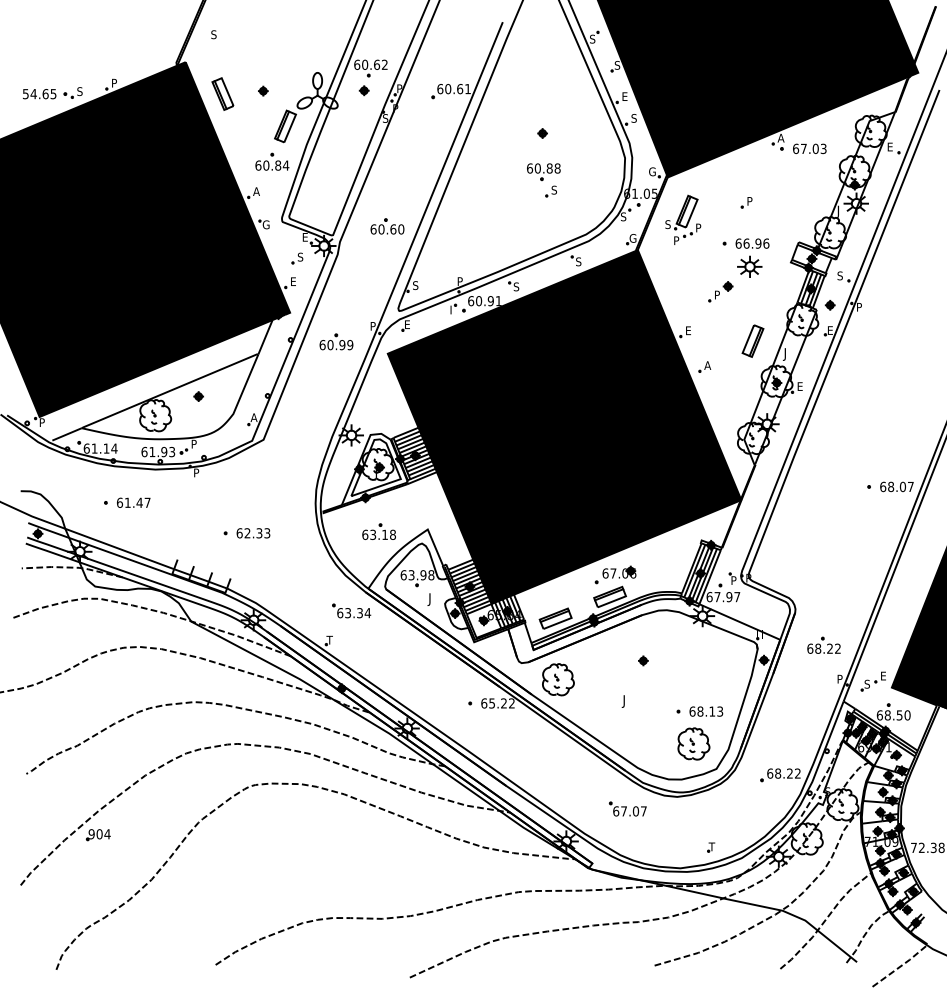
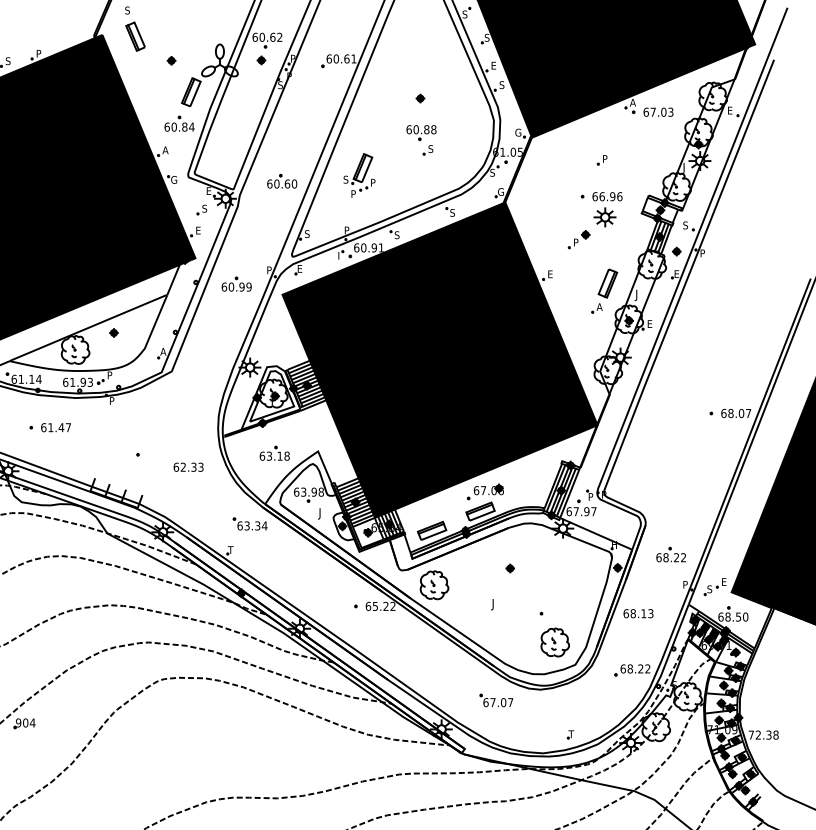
part: (222, 93) -> (135, 36), moved
part: (683, 219) -> (359, 175), moved
part: (704, 366) -> (596, 307), moved
text: (253, 533) -> (188, 467), moved
text: (706, 711) -> (638, 613), moved

